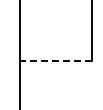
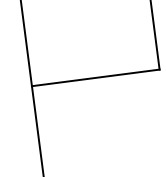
line: (55, 61) -> (94, 78), dashed -> solid

